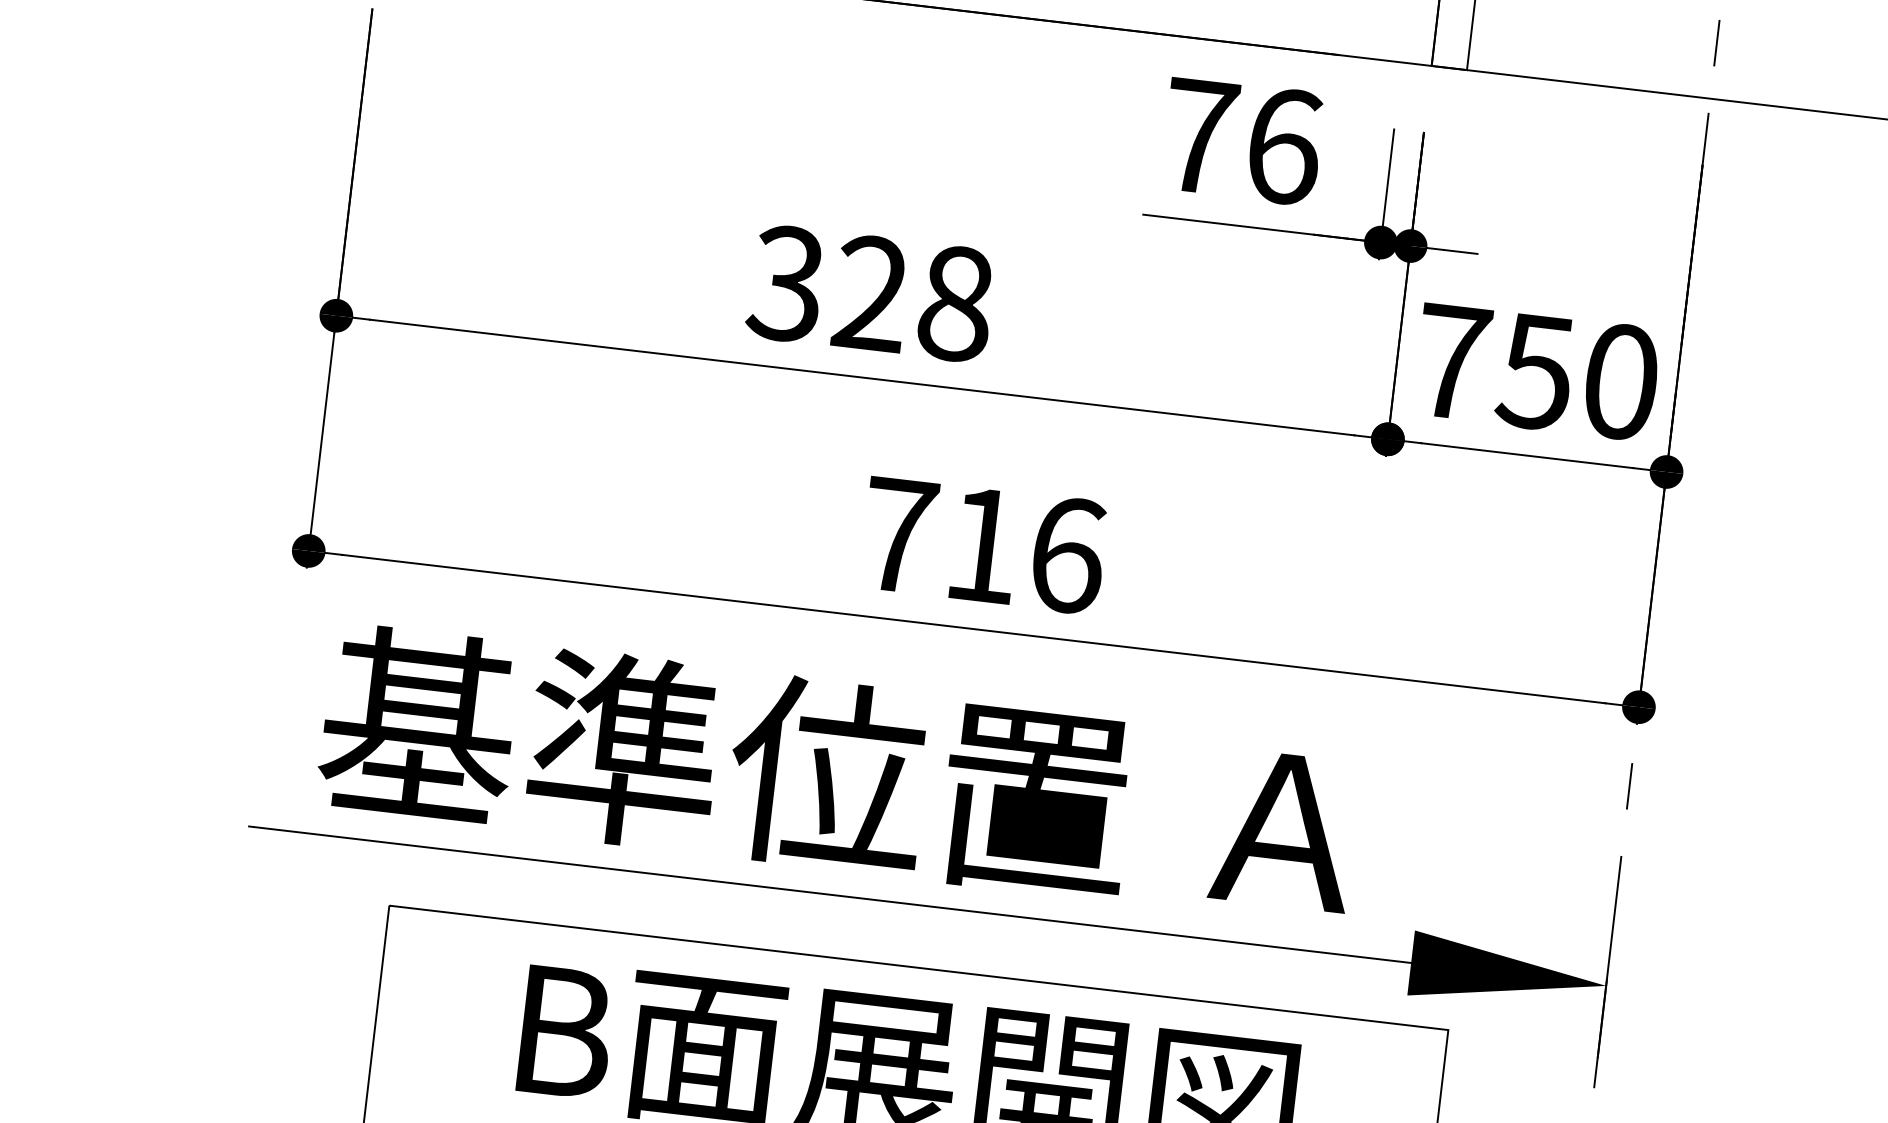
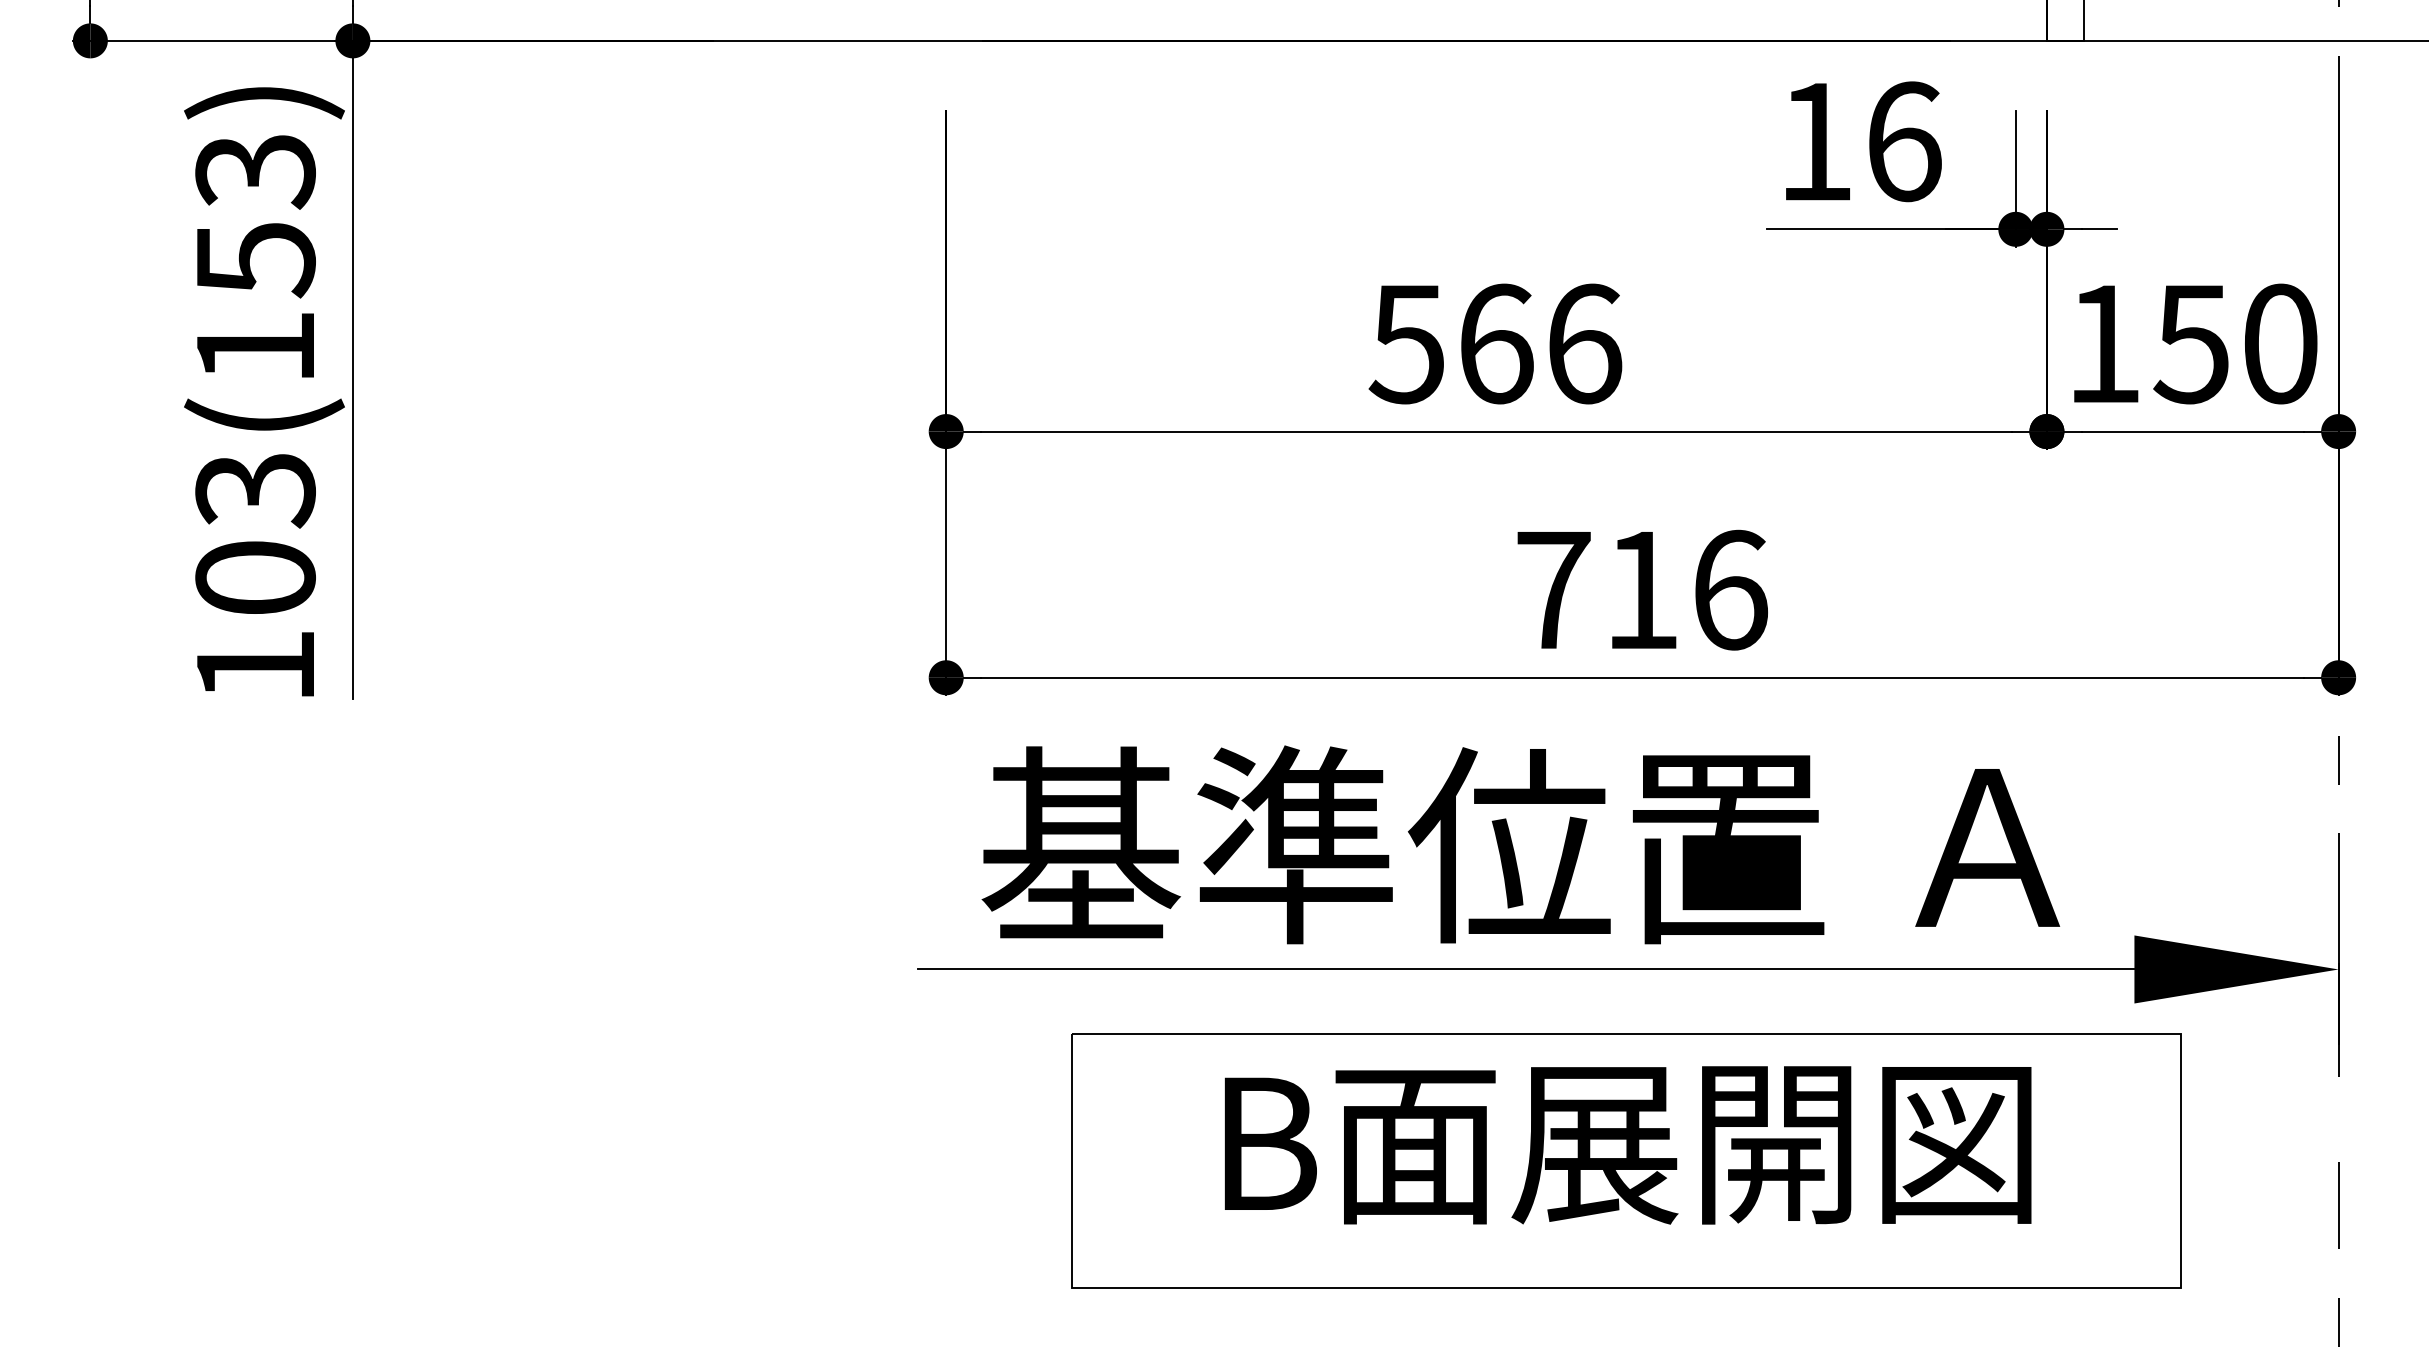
text: (1199, 136) -> (1815, 141), 76 -> 16
text: (870, 293) -> (1495, 343), 328 -> 566
text: (1452, 361) -> (2104, 343), 750 -> 150

